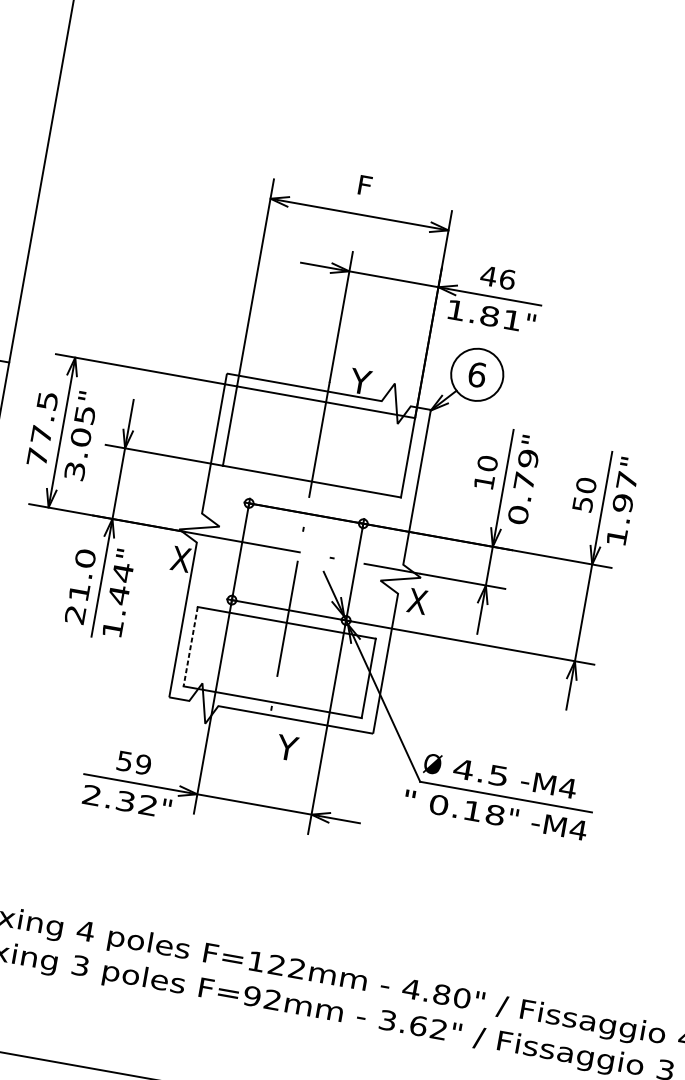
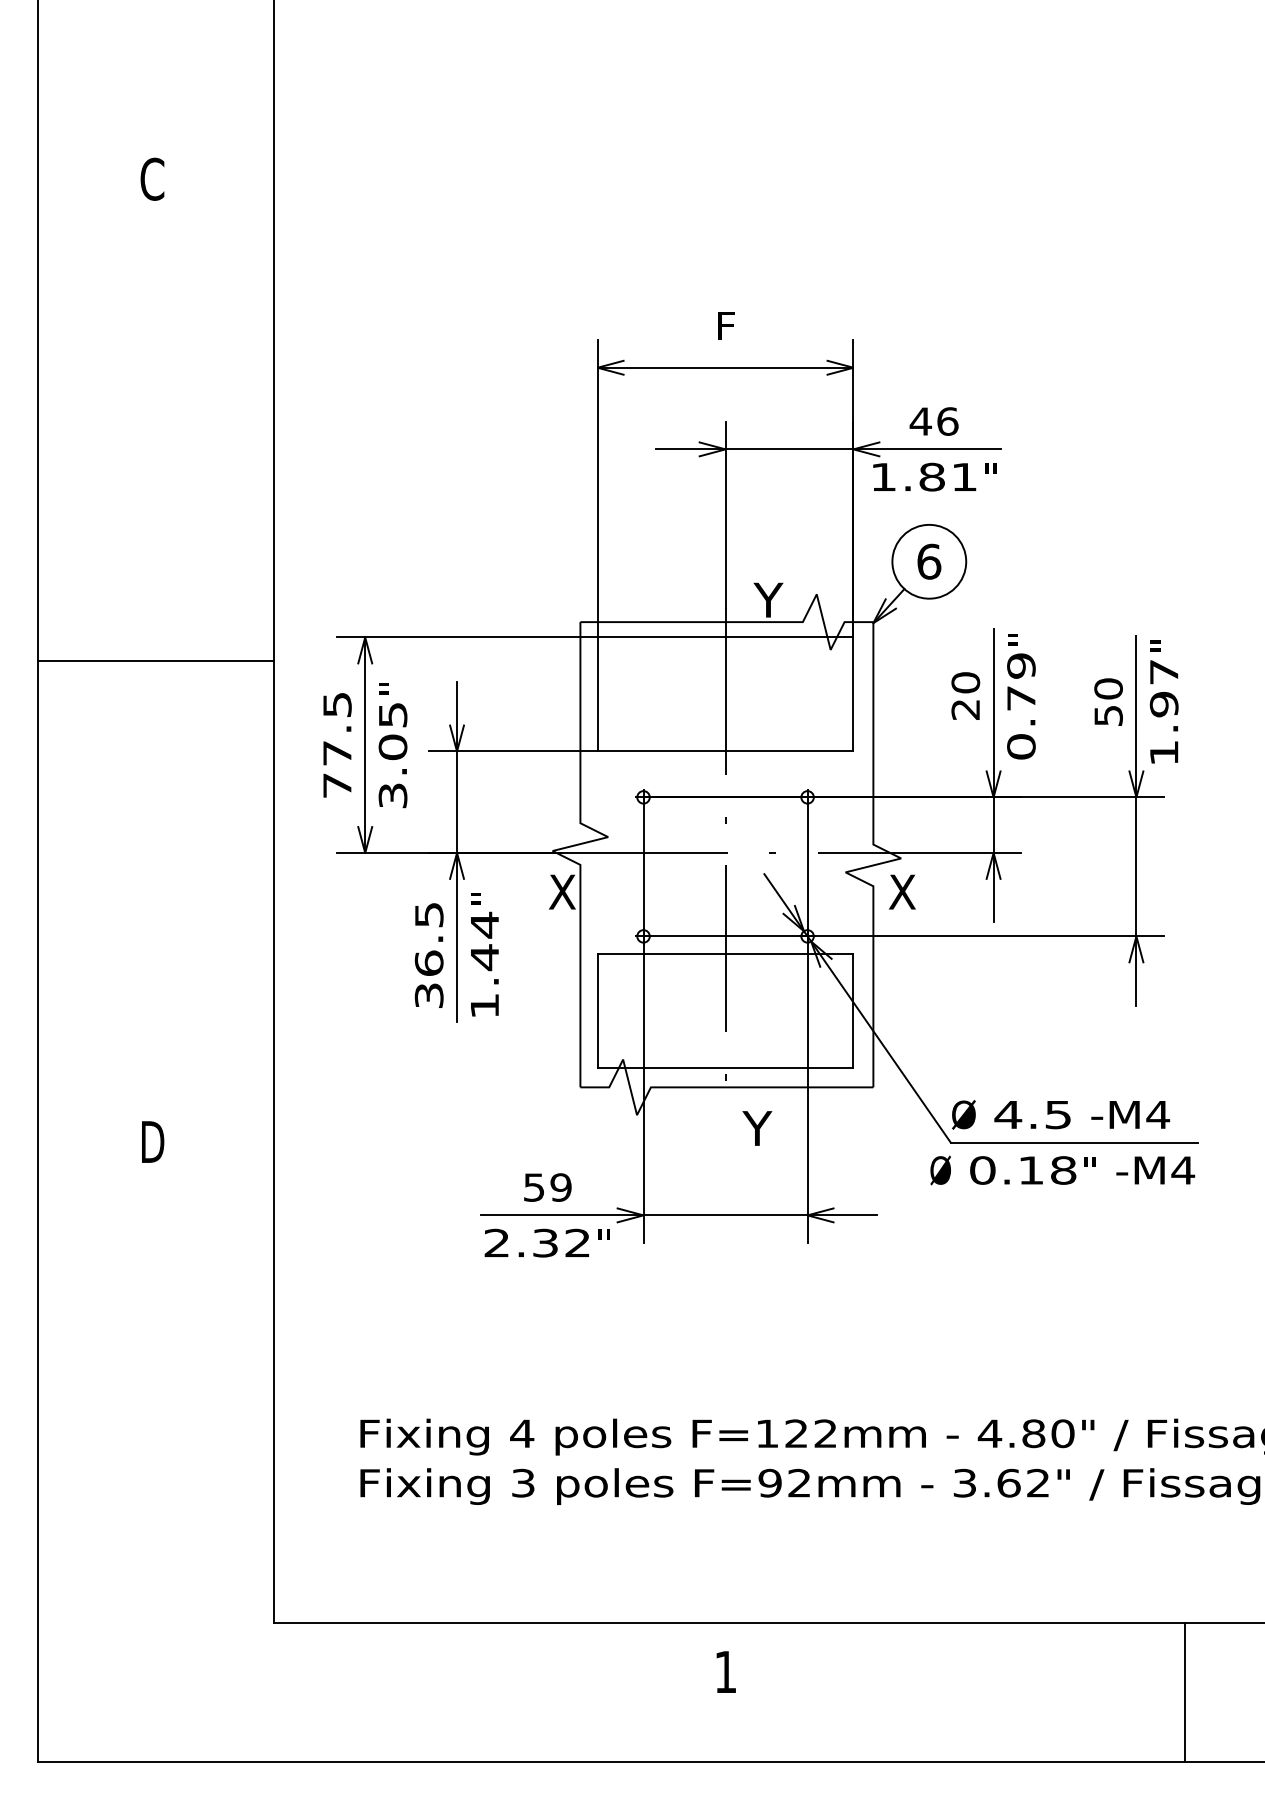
text: (484, 482) -> (965, 709), 10 -> 20
text: (79, 586) -> (428, 955), 21.0 -> 36.5
line: (190, 646) -> (597, 1011), dashed -> solid
text: (409, 799) -> (940, 1170), " -> Ø

